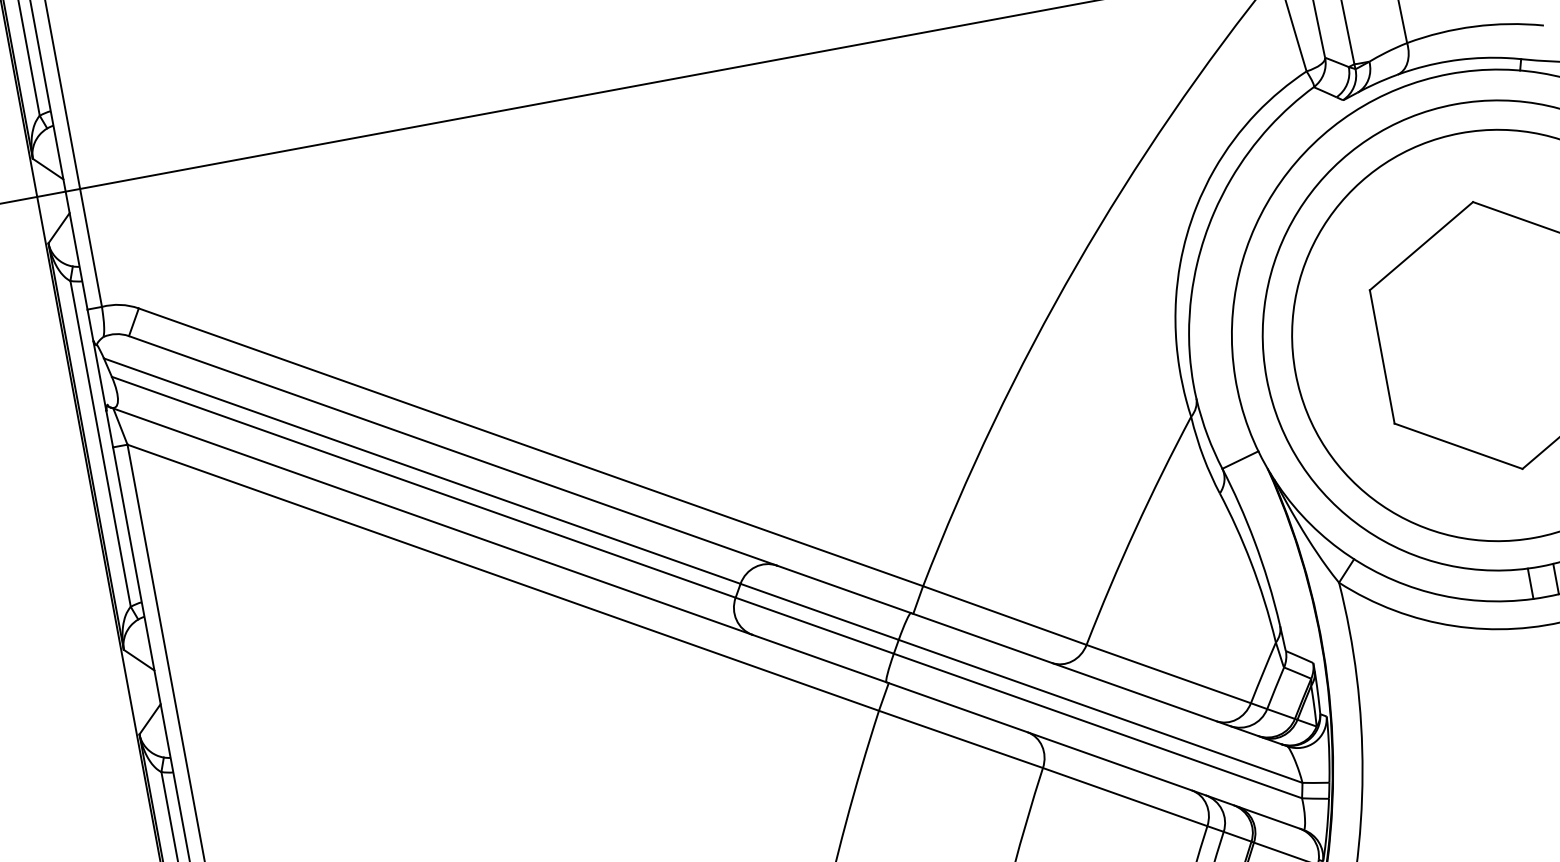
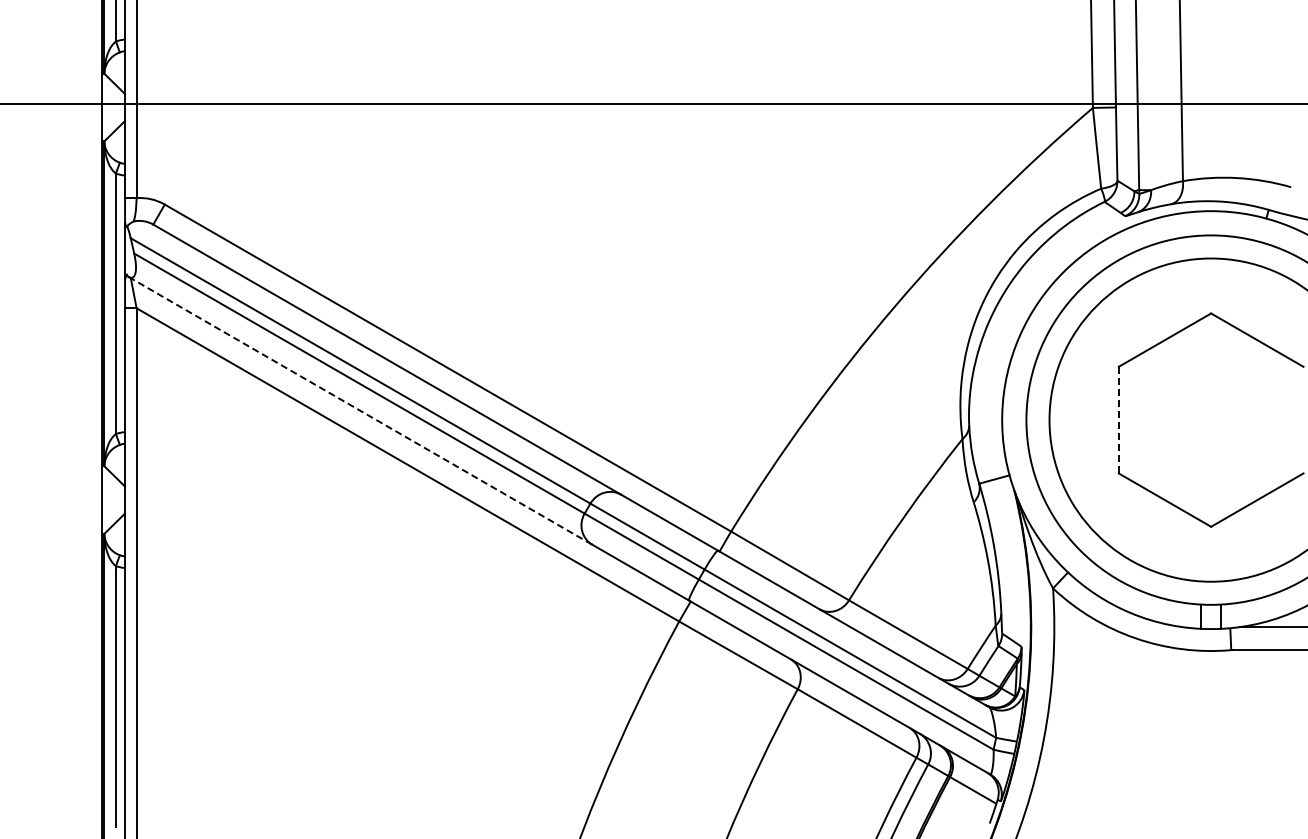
line: (1381, 356) -> (1118, 419), solid -> dashed
line: (431, 520) -> (360, 410), solid -> dashed

